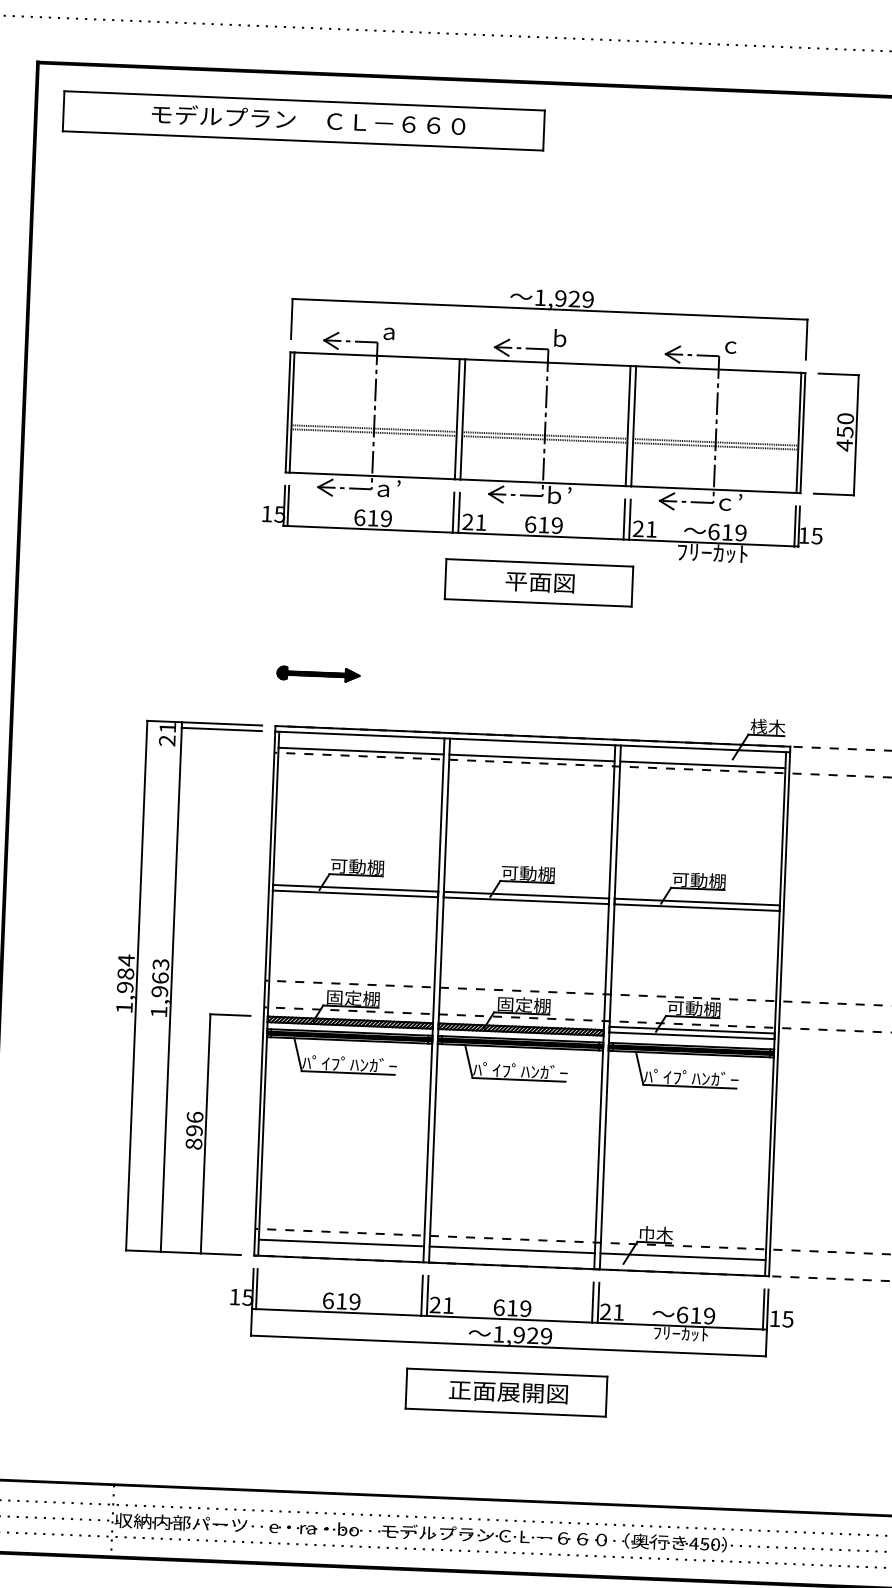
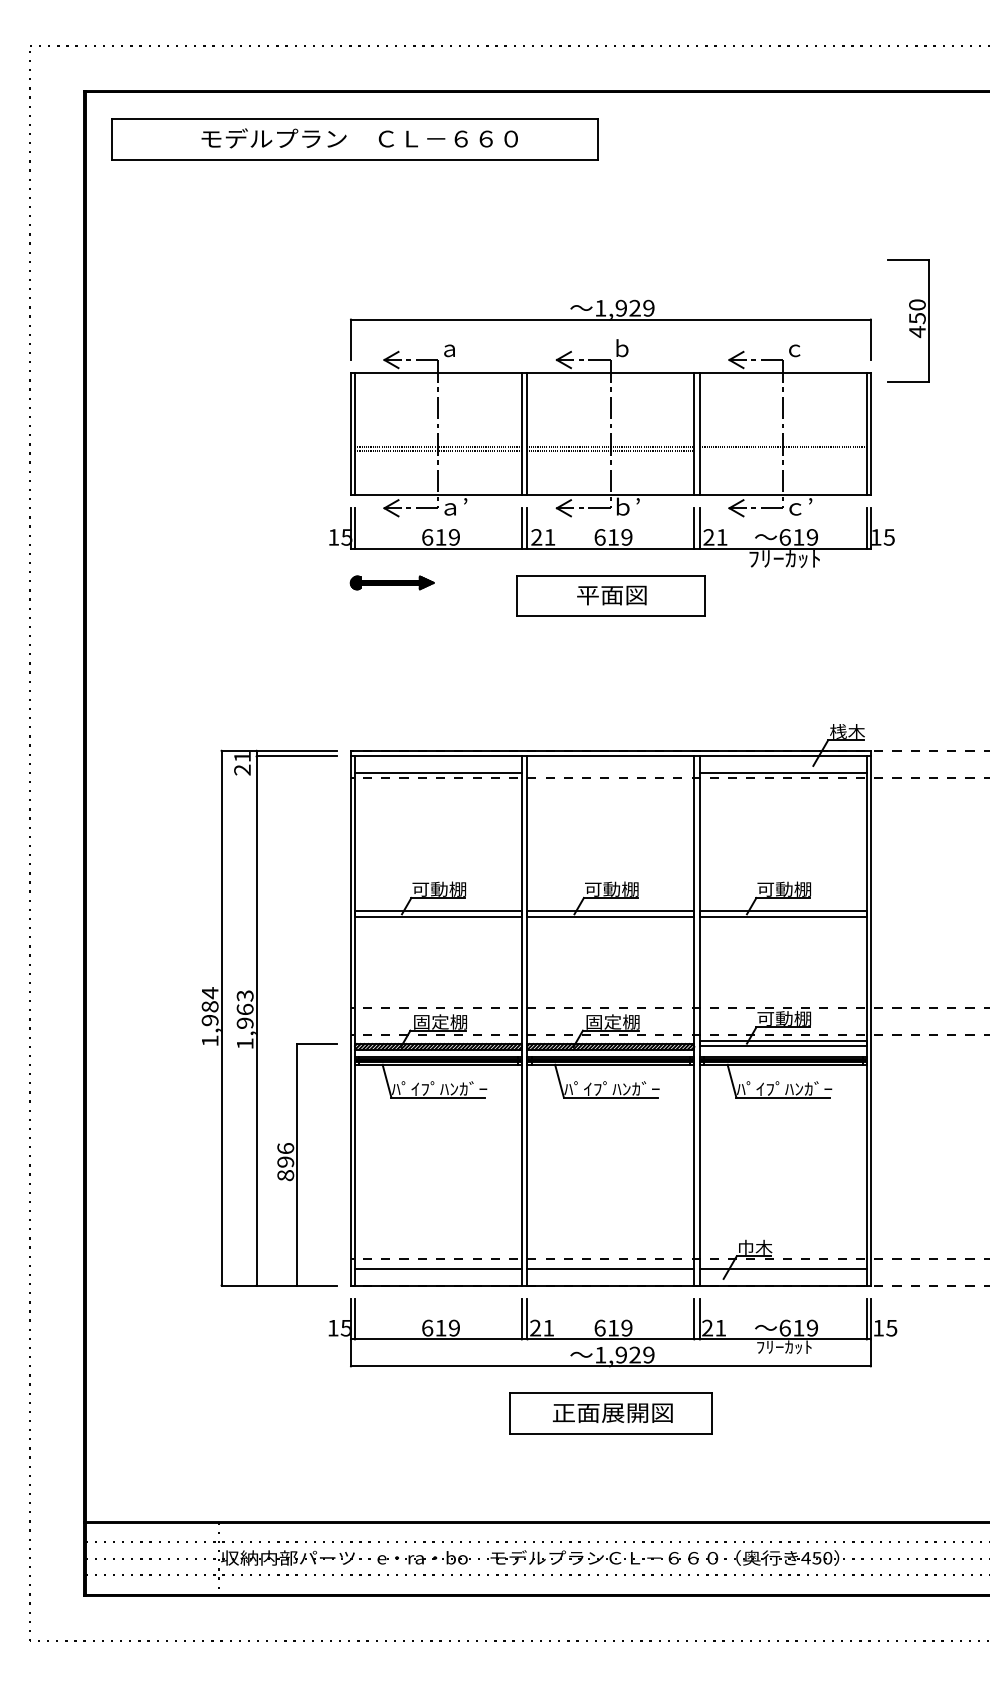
part: (836, 433) -> (908, 320), moved
line: (714, 446) -> (782, 451), removed
part: (317, 673) -> (391, 582), moved
line: (531, 757) -> (610, 772), removed

